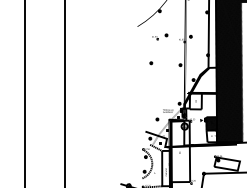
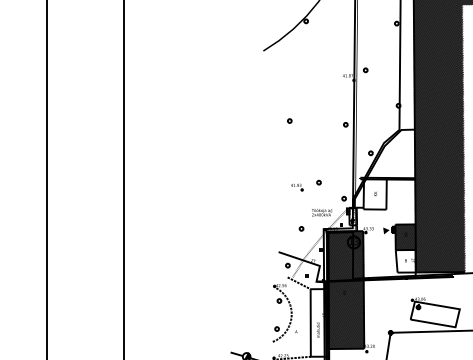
part: (160, 36) -> (307, 184), moved
hatch: (180, 151) -> (345, 290), added

